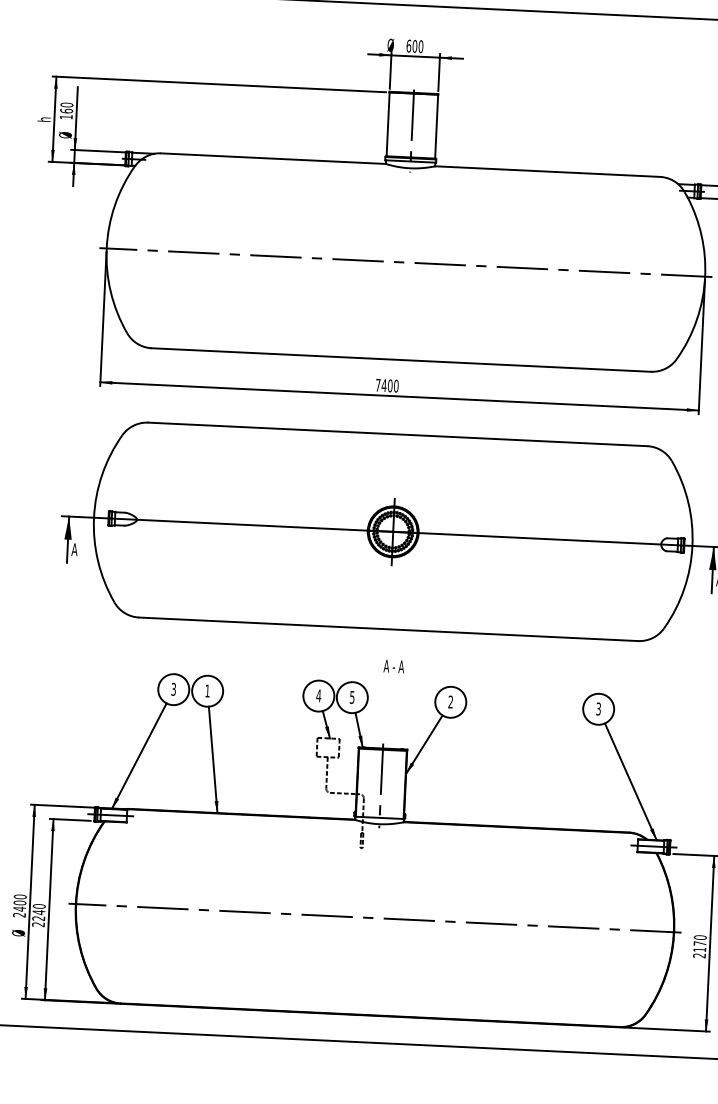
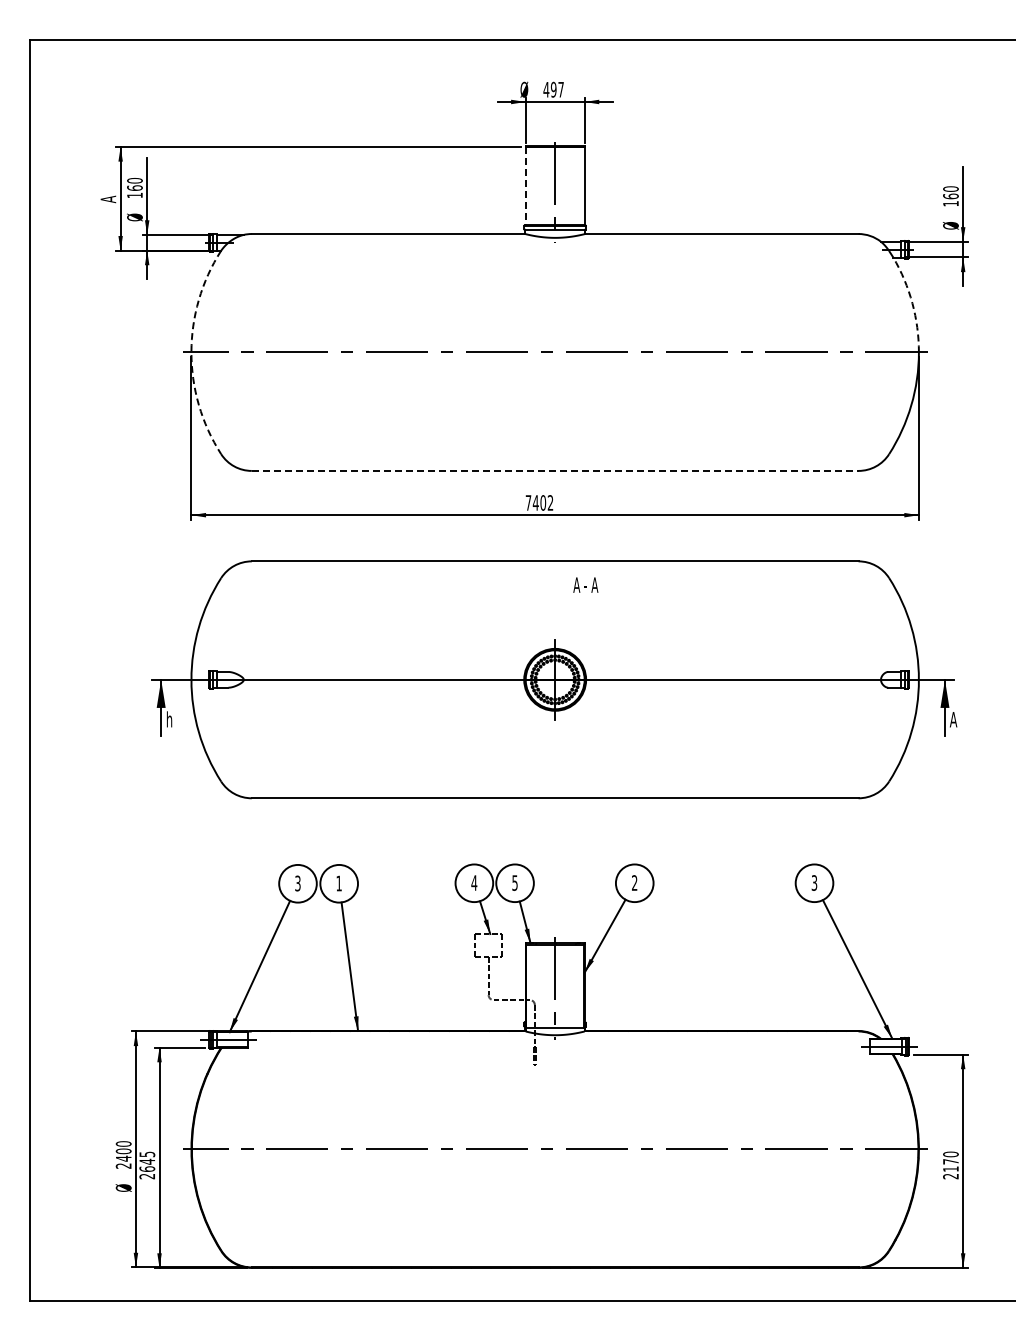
text: (414, 46) -> (553, 89), 600 -> 497
text: (44, 119) -> (108, 199), h -> A
line: (387, 124) -> (525, 185), solid -> dashed
arc: (701, 236) -> (912, 303), solid -> dashed
arc: (106, 248) -> (191, 352), solid -> dashed
line: (401, 359) -> (555, 470), solid -> dashed
text: (396, 385) -> (550, 502), 7400 -> 7402
text: (74, 549) -> (169, 719), A -> h
text: (393, 665) -> (585, 584), moved
text: (39, 912) -> (147, 1161), 2240 -> 2645

